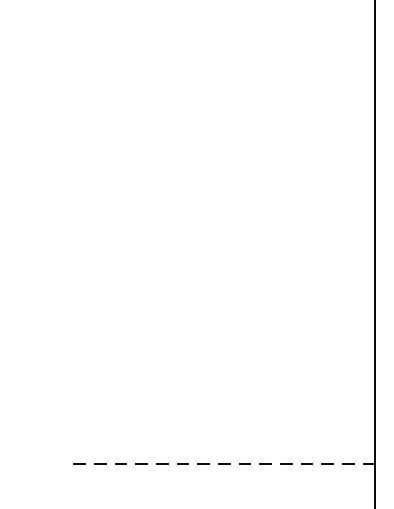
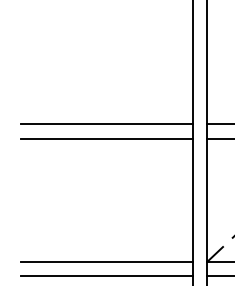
line: (221, 193) -> (106, 124), added
line: (221, 218) -> (106, 138), added
line: (221, 439) -> (106, 262), added
line: (221, 464) -> (106, 276), dashed -> solid

